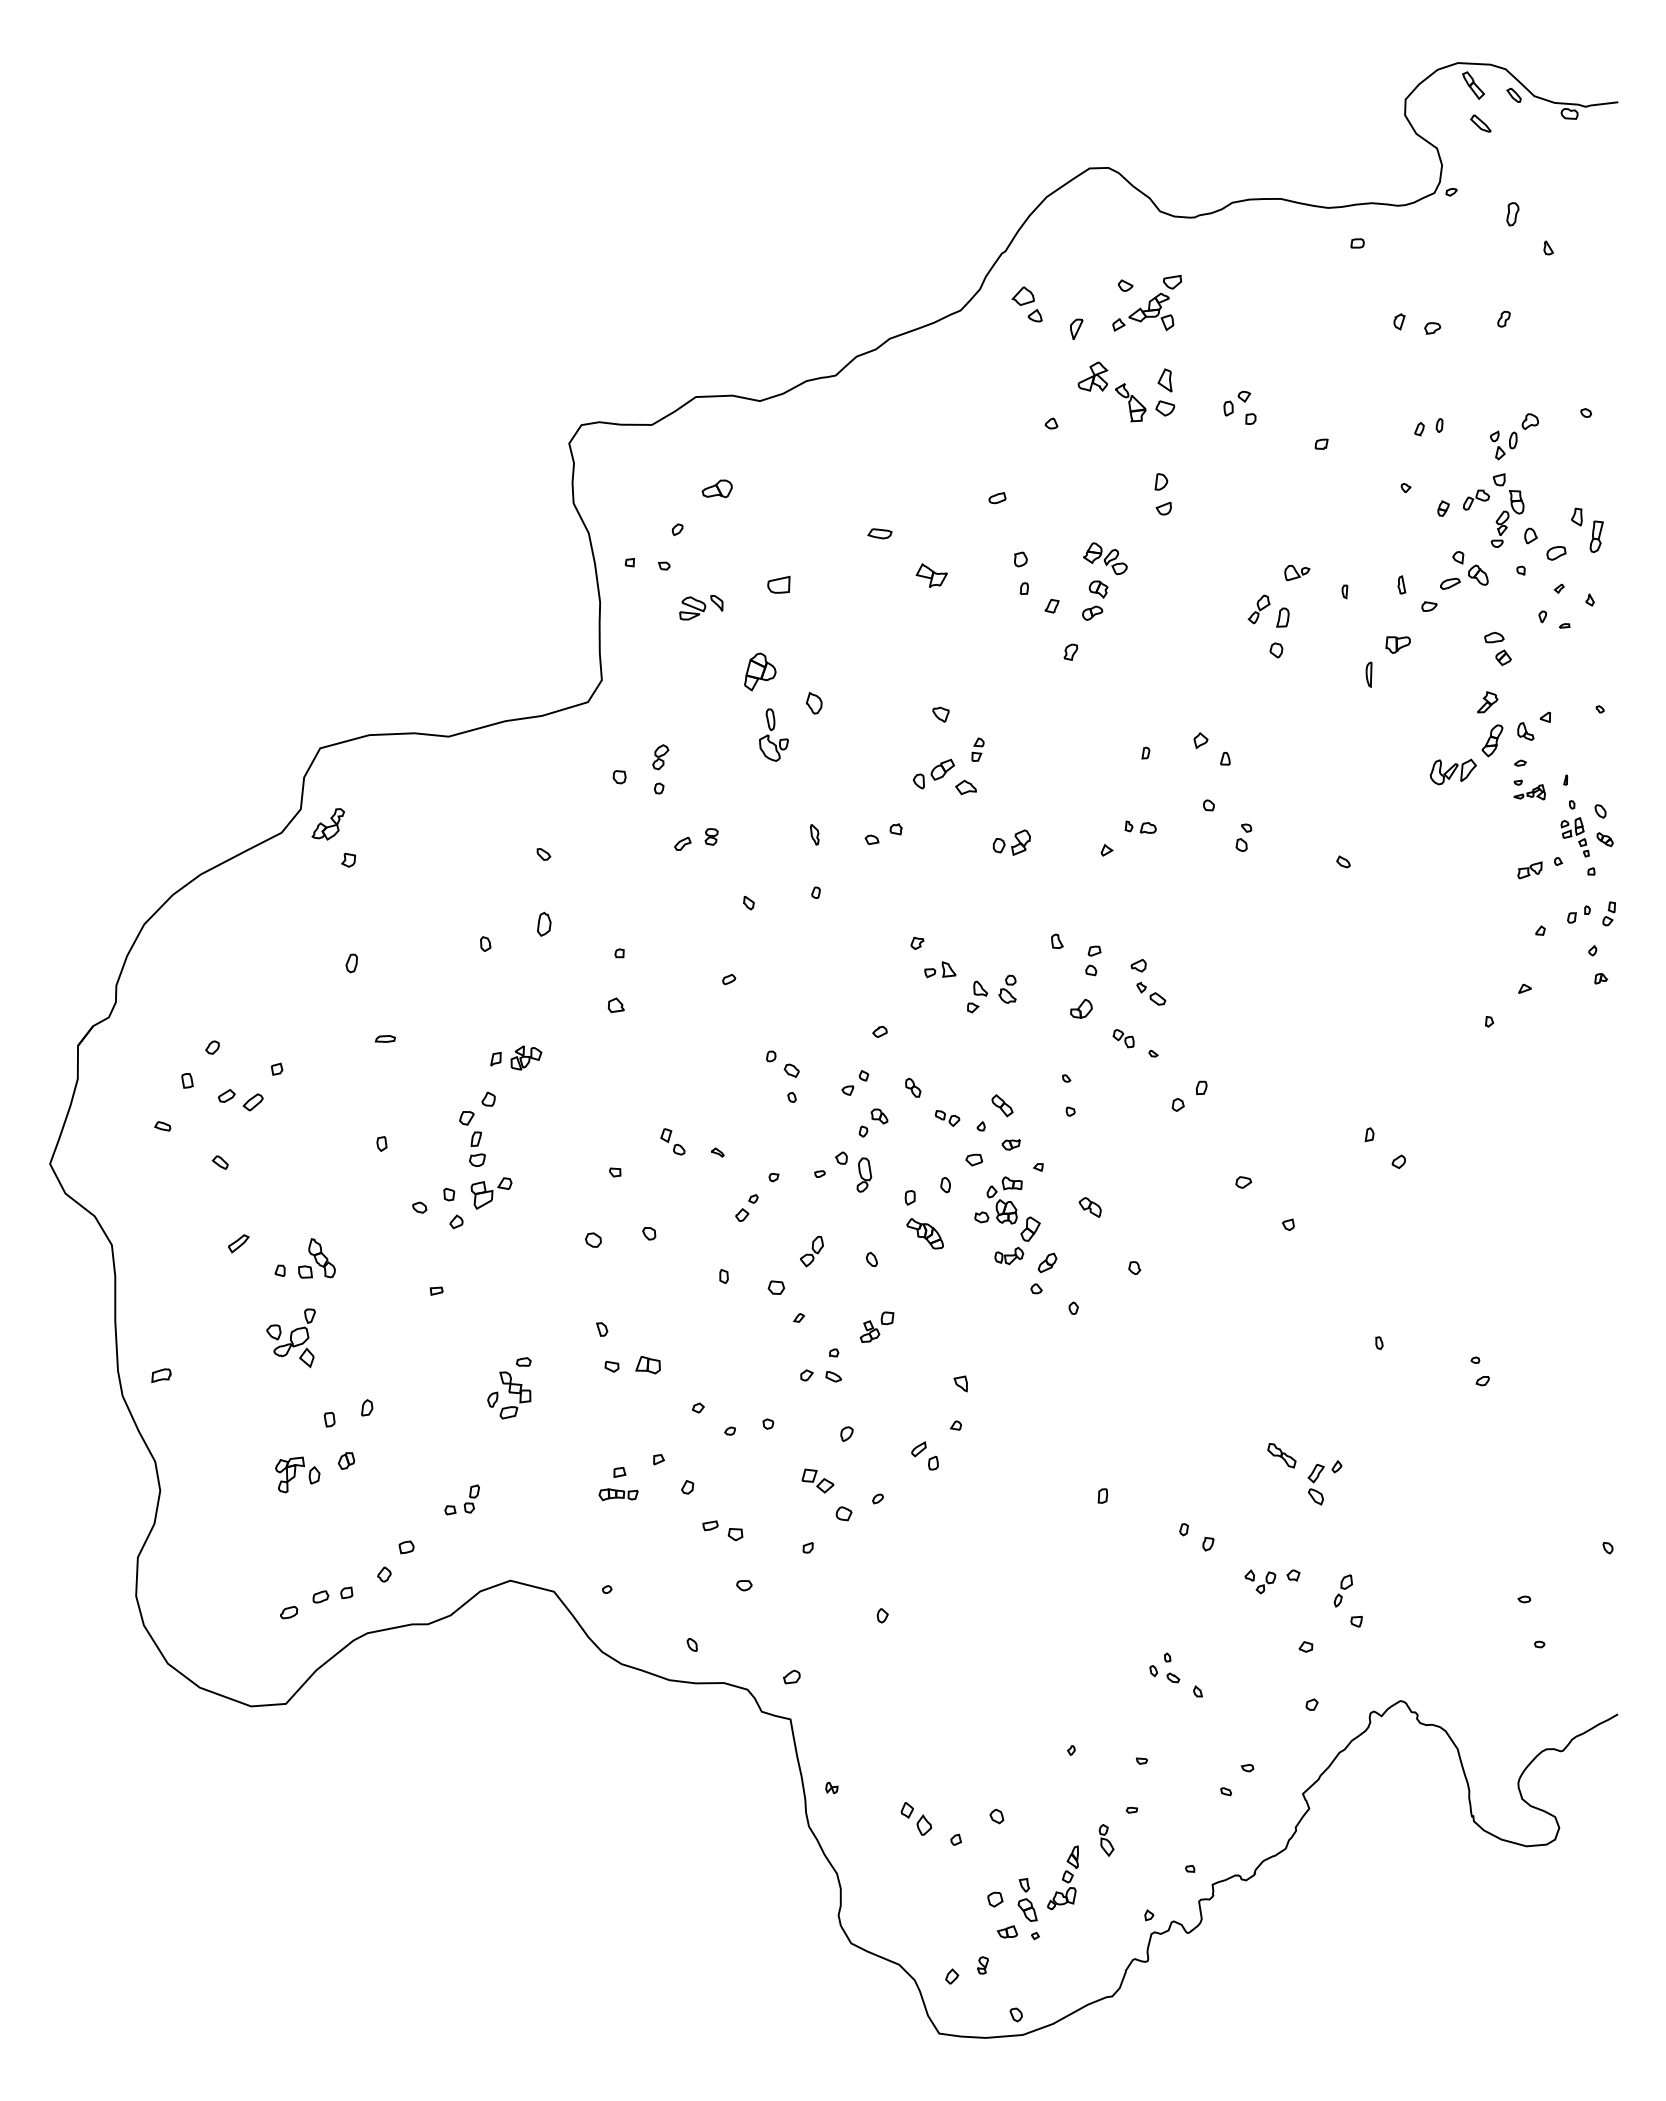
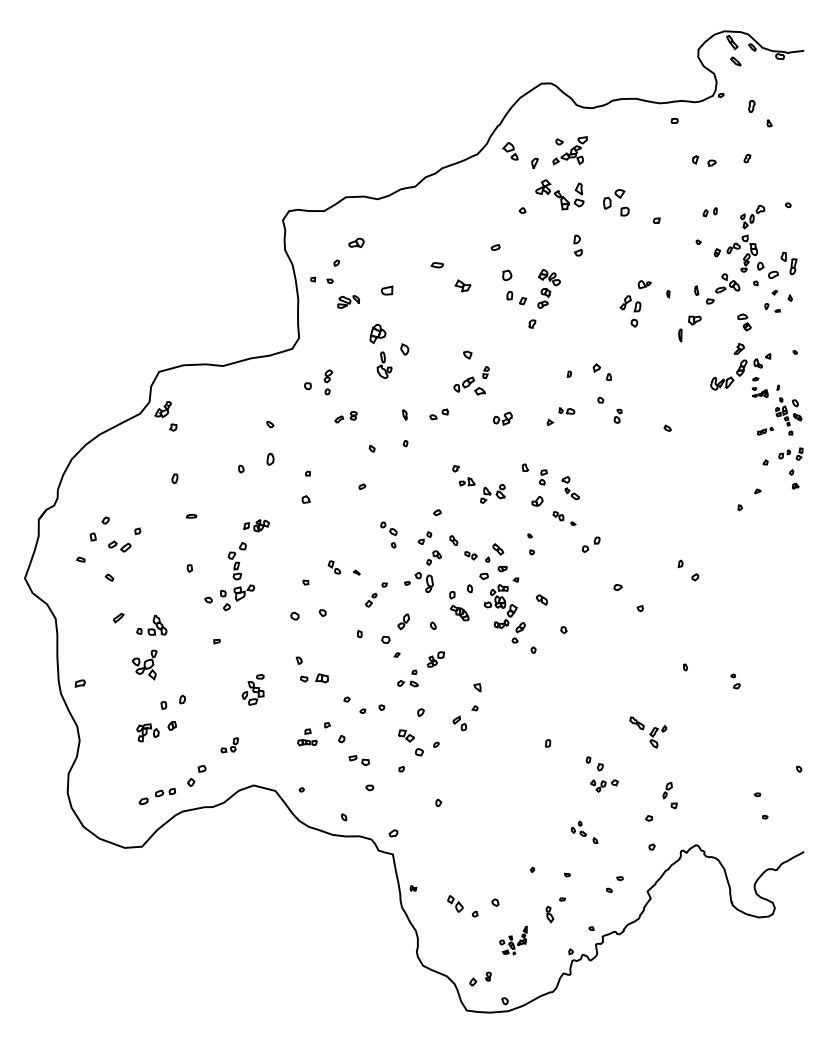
part: (1238, 407) -> (615, 202), size x1.6
part: (1021, 572) -> (507, 284), size x1.4
part: (1540, 868) -> (765, 431), size x0.7
part: (1272, 1580) -> (604, 785), moved
part: (1033, 1892) -> (513, 940), size x0.6

